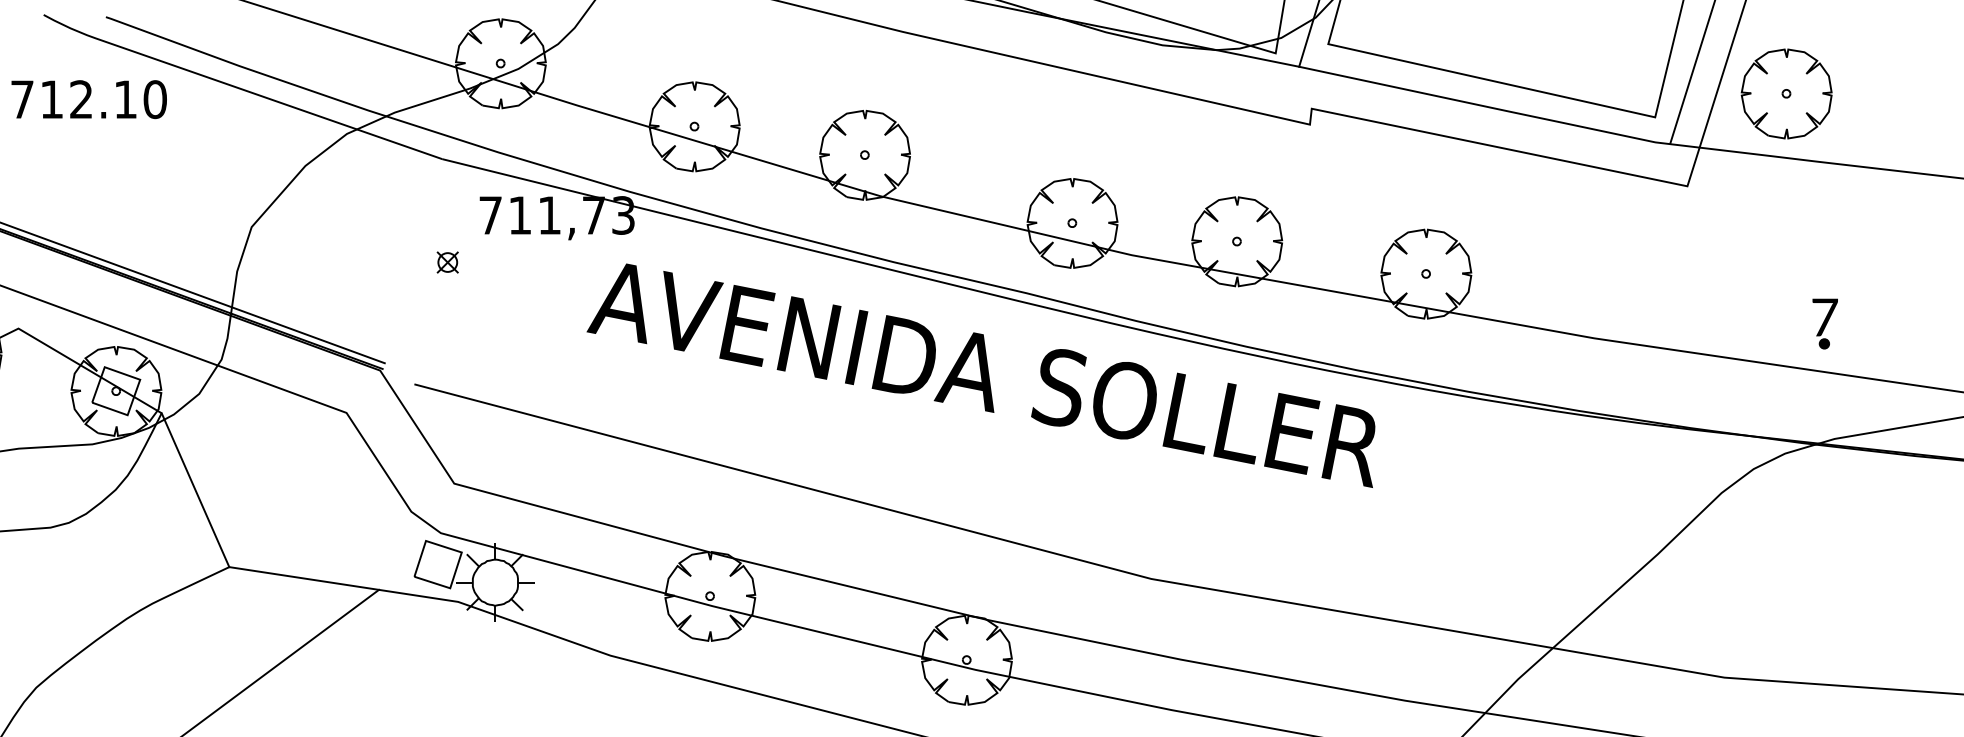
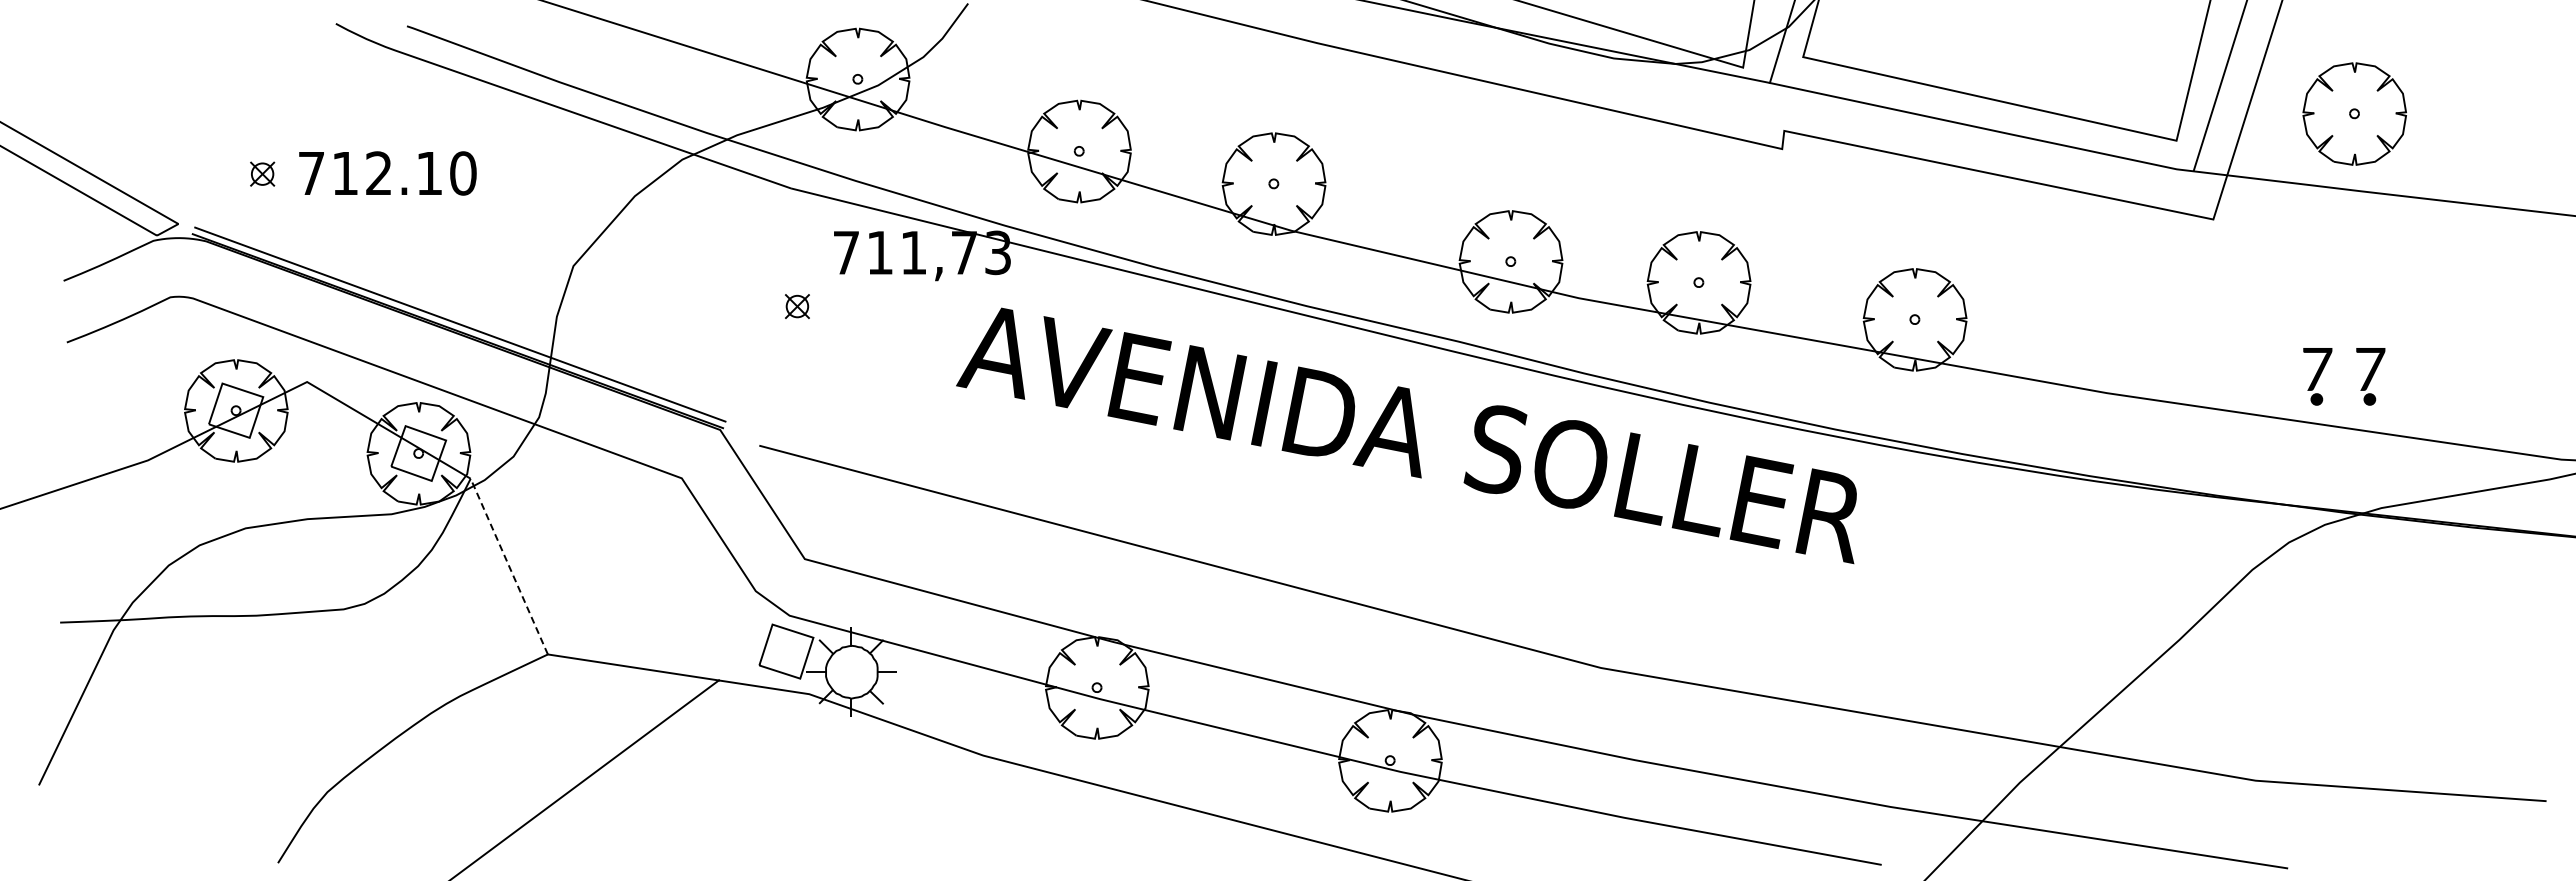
part: (1786, 93) -> (2354, 113), moved
text: (88, 99) -> (387, 173), moved
part: (1778, 323) -> (2317, 376), added
line: (195, 490) -> (509, 566), solid -> dashed

